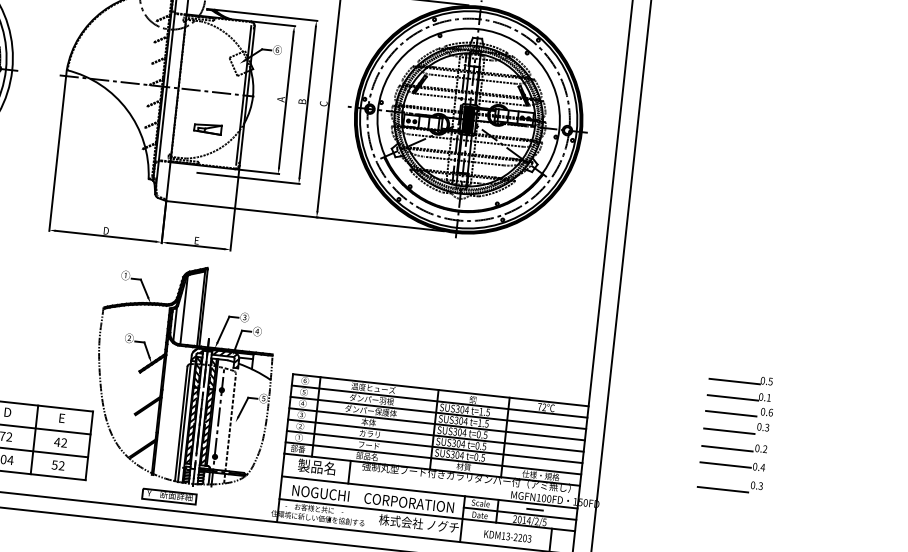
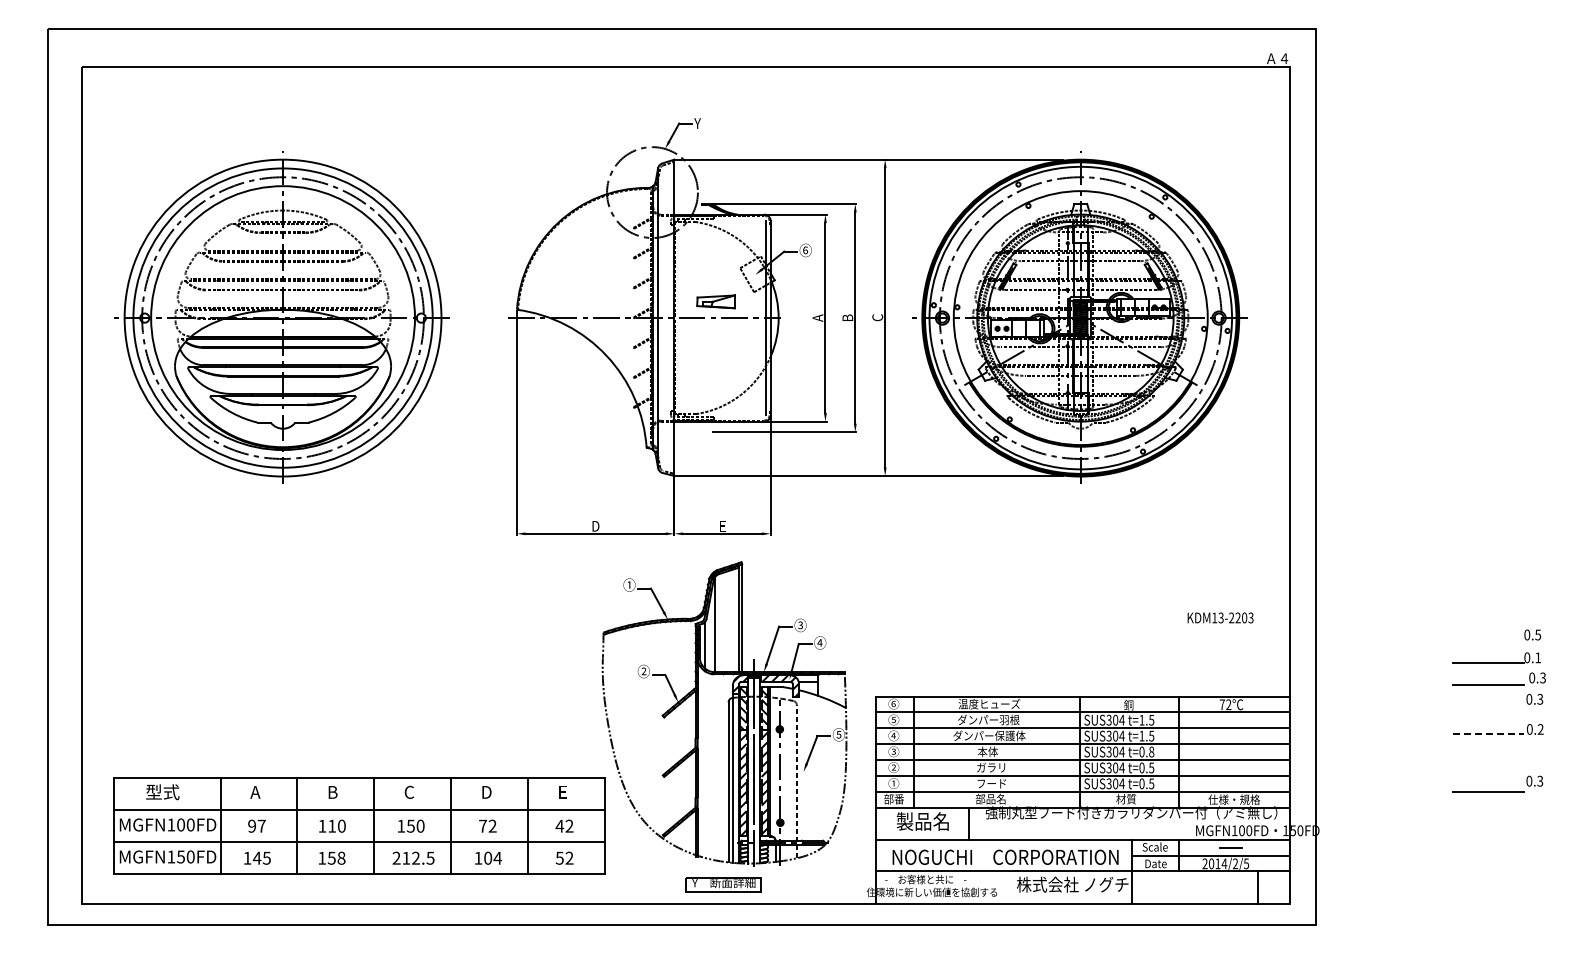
part: (207, 128) -> (715, 301), moved
line: (734, 381) -> (1488, 640), removed
text: (771, 412) -> (1543, 677), 0.6 -> 0.3
line: (729, 430) -> (1488, 709), removed
text: (485, 434) -> (1151, 751), t=0.5 -> t=0.8
line: (727, 448) -> (1488, 734), solid -> dashed
part: (732, 463) -> (1497, 754), removed
text: (507, 536) -> (1220, 617), moved

